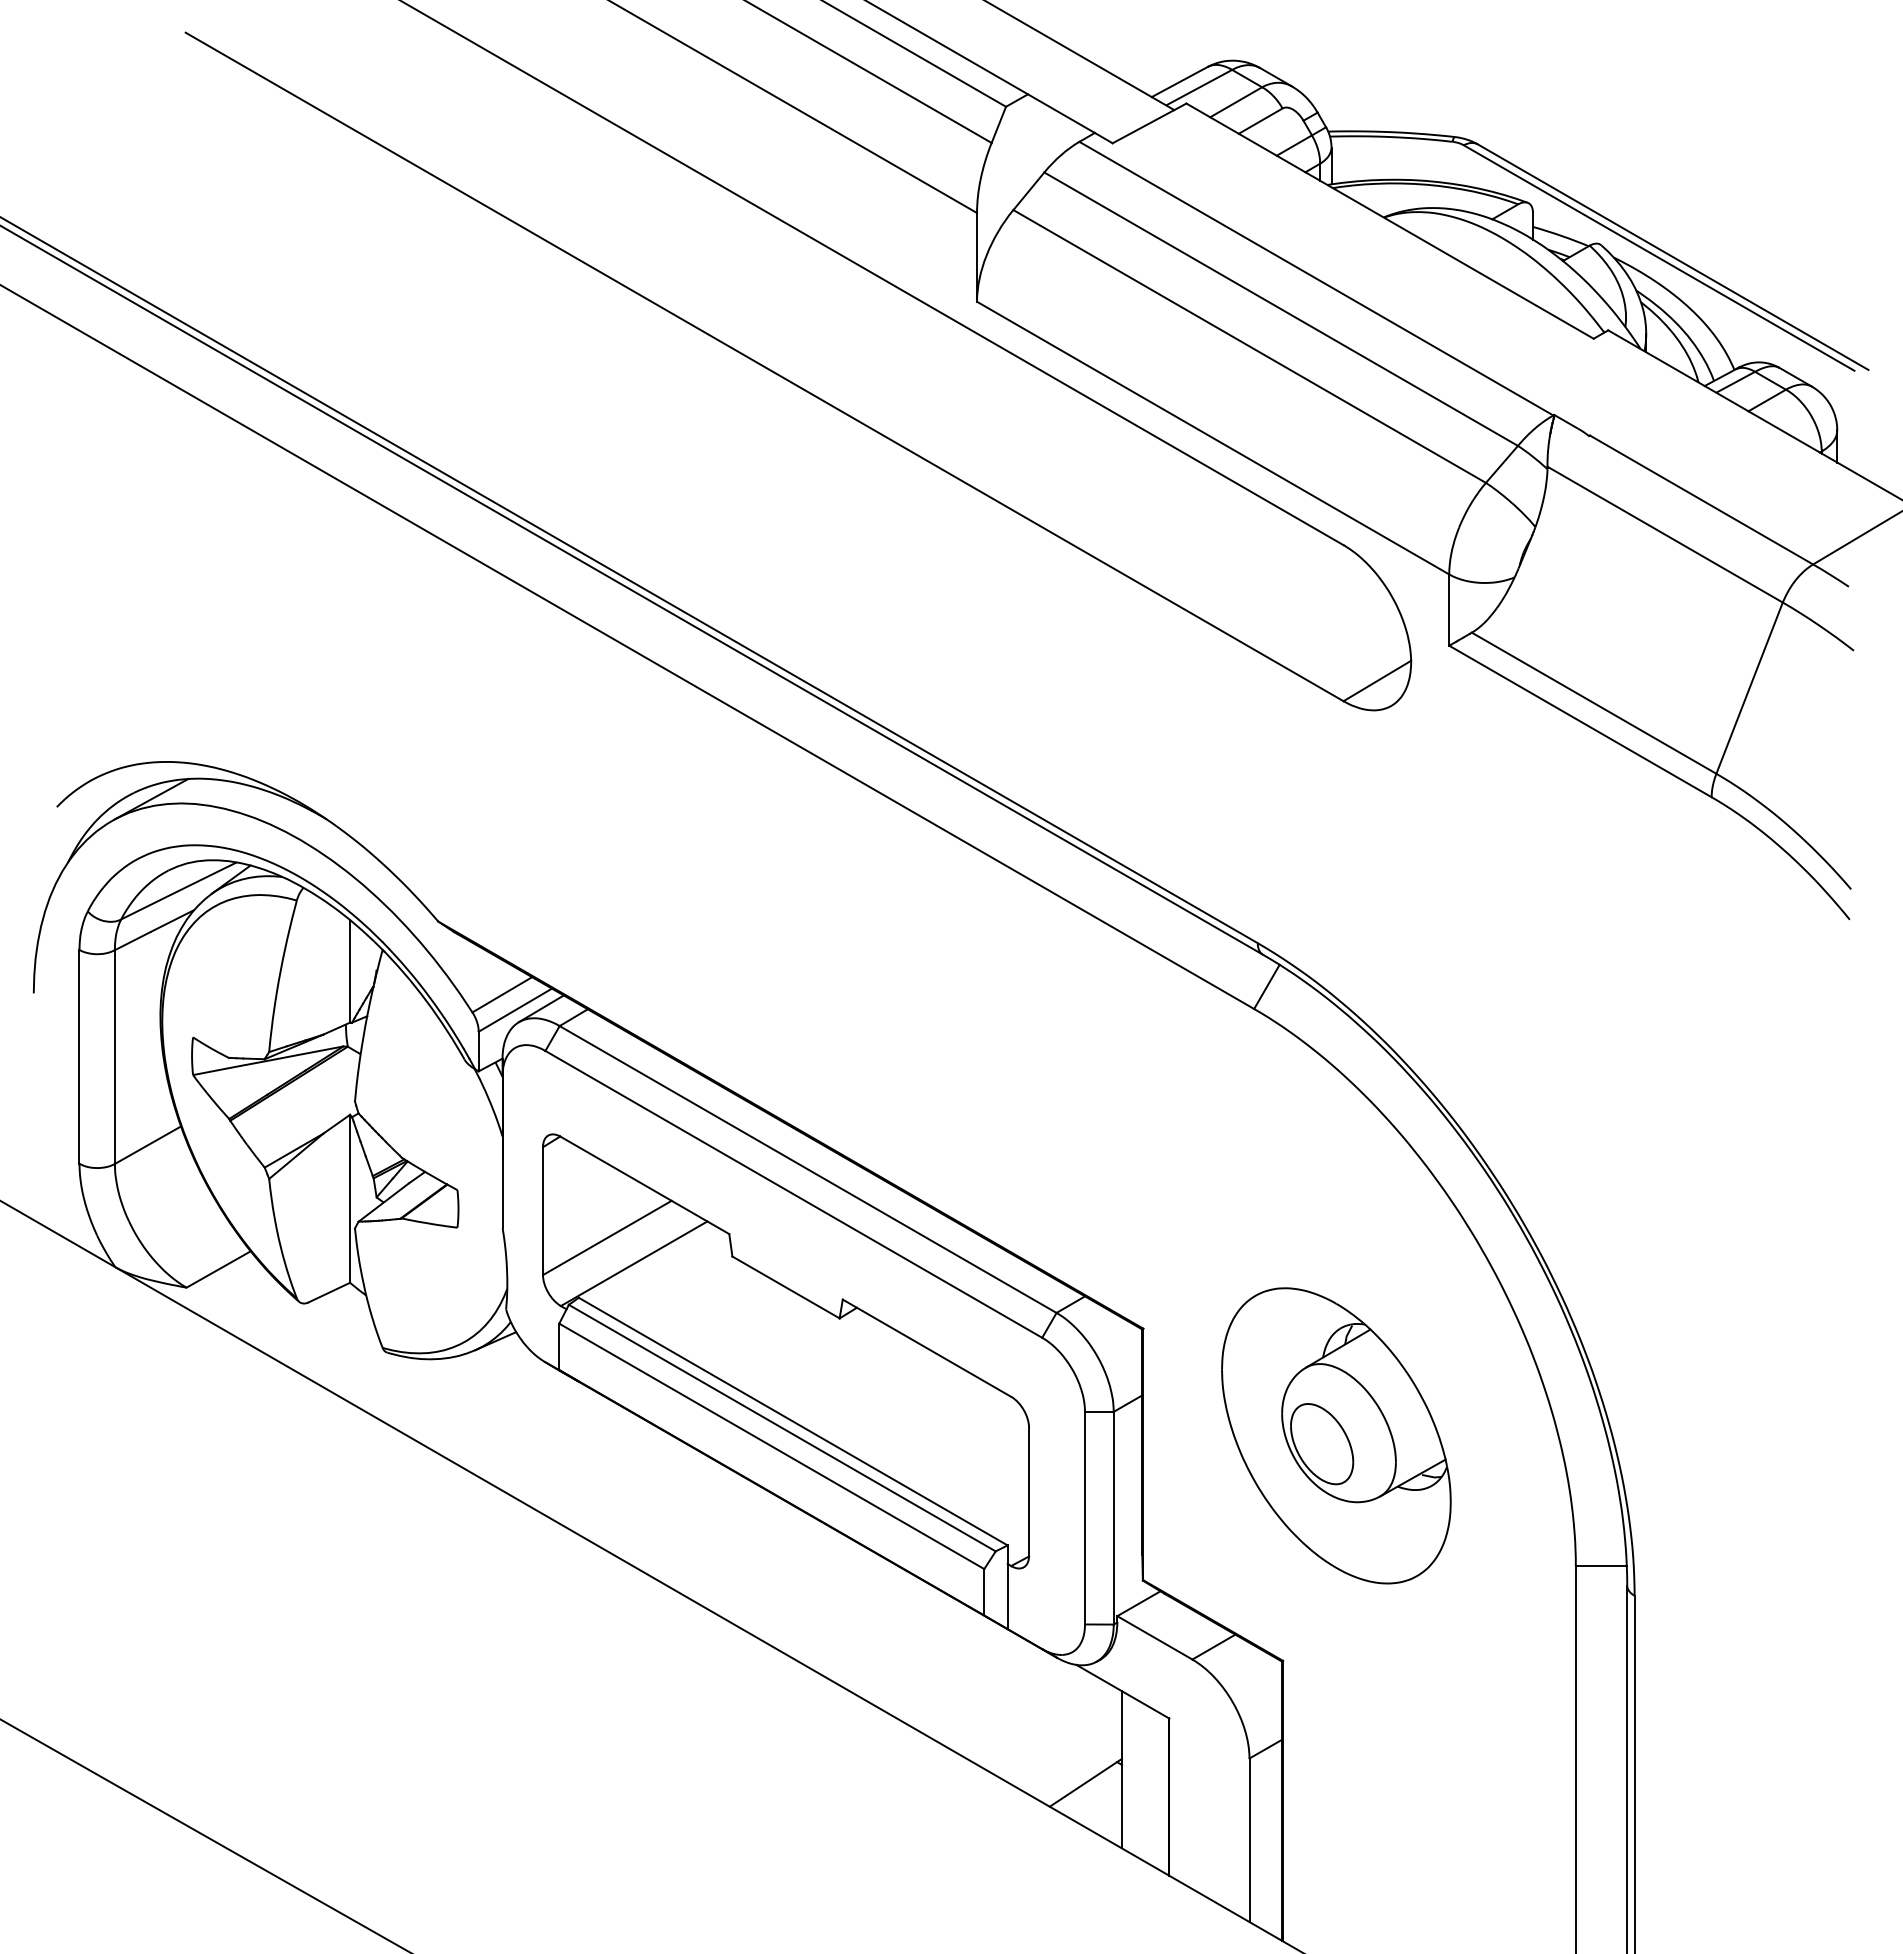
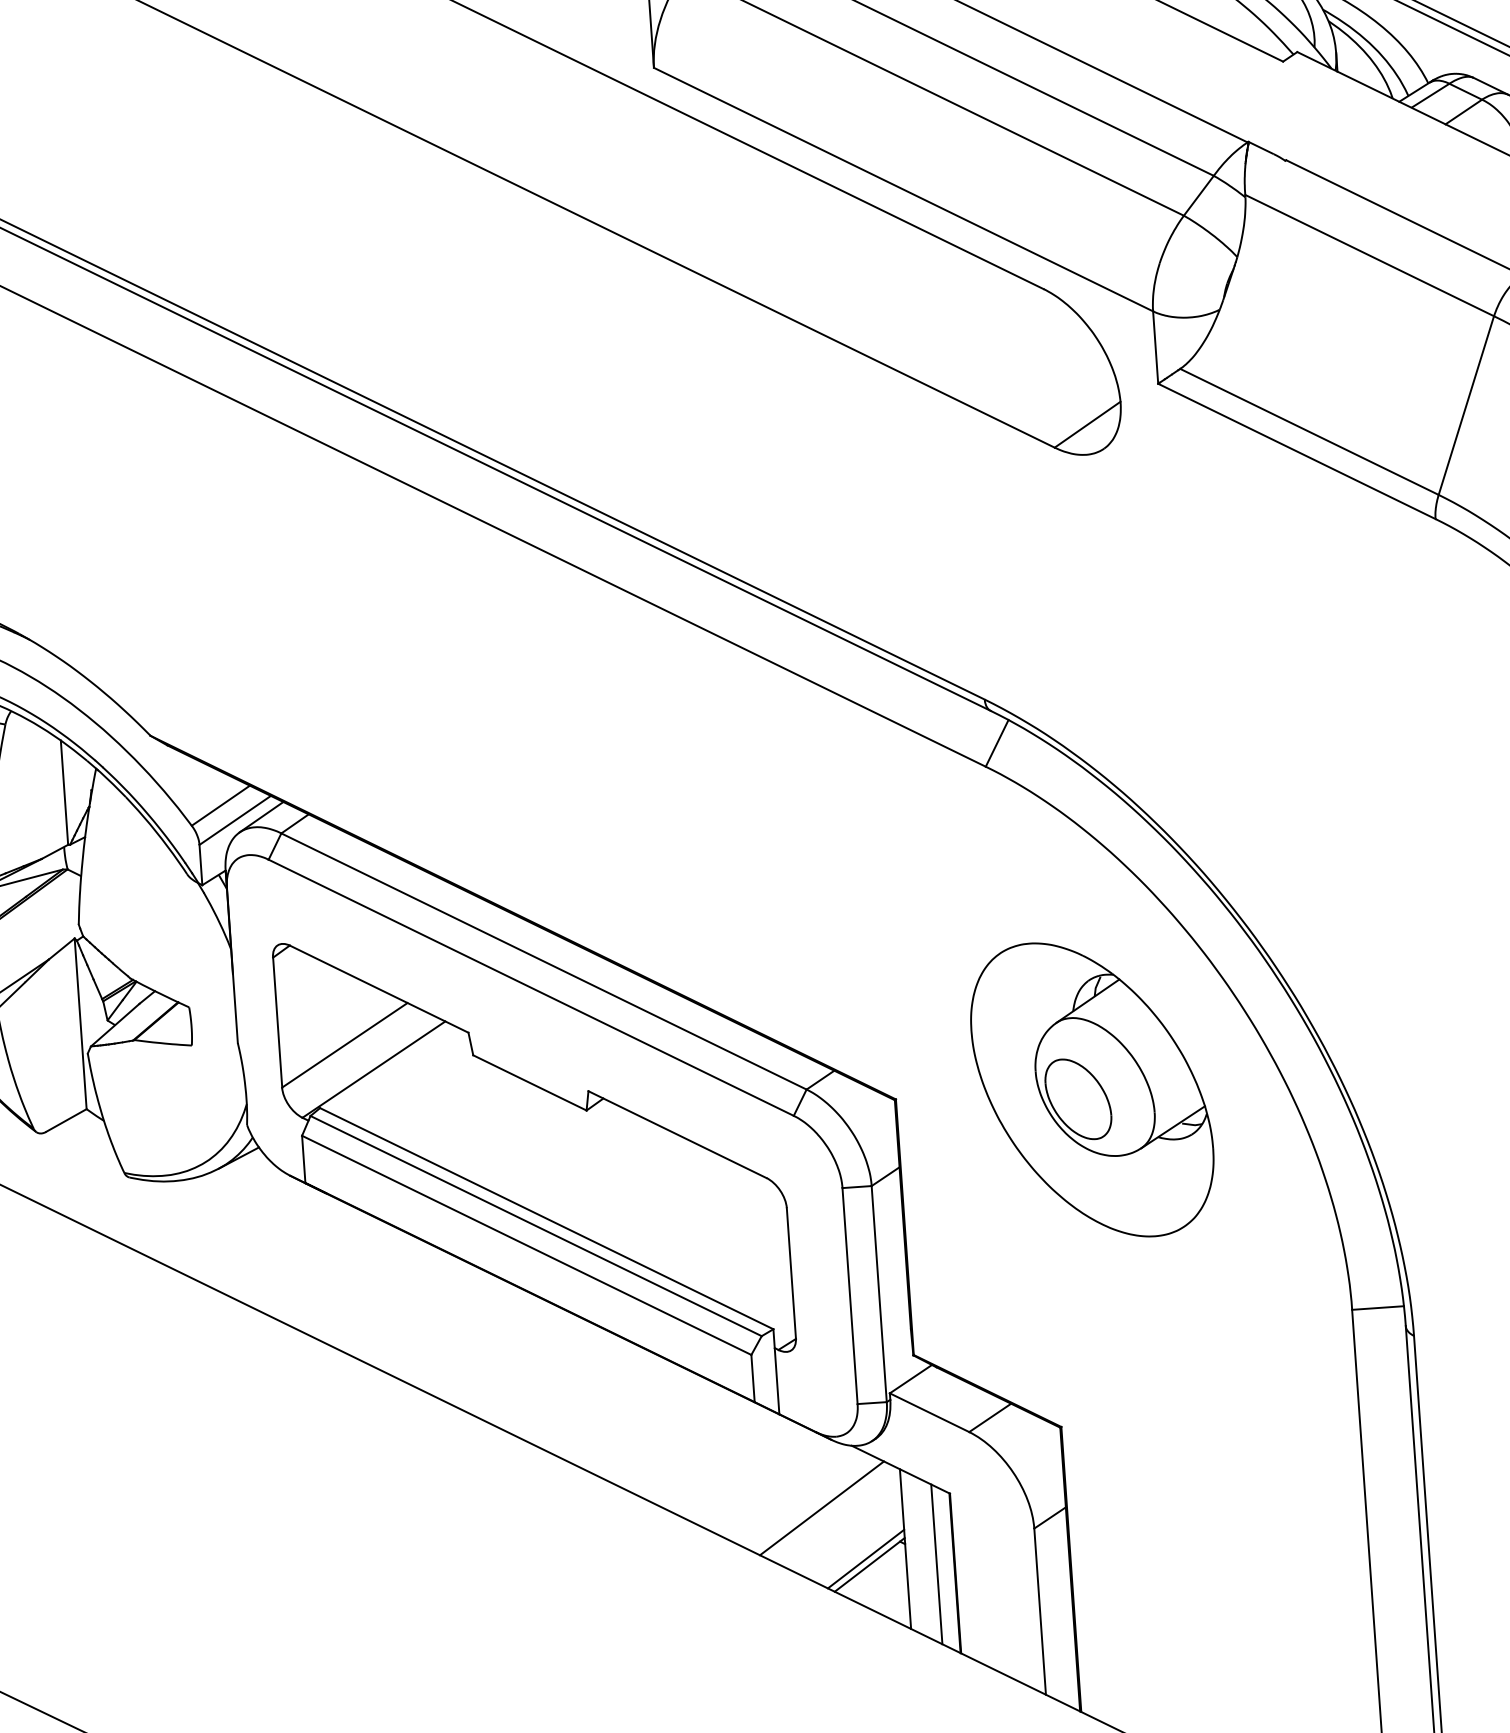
part: (1336, 1435) -> (1092, 1089), moved
line: (1042, 1723) -> (821, 1507), added
line: (1082, 1776) -> (865, 1558), added
line: (1151, 1786) -> (936, 1563), added

